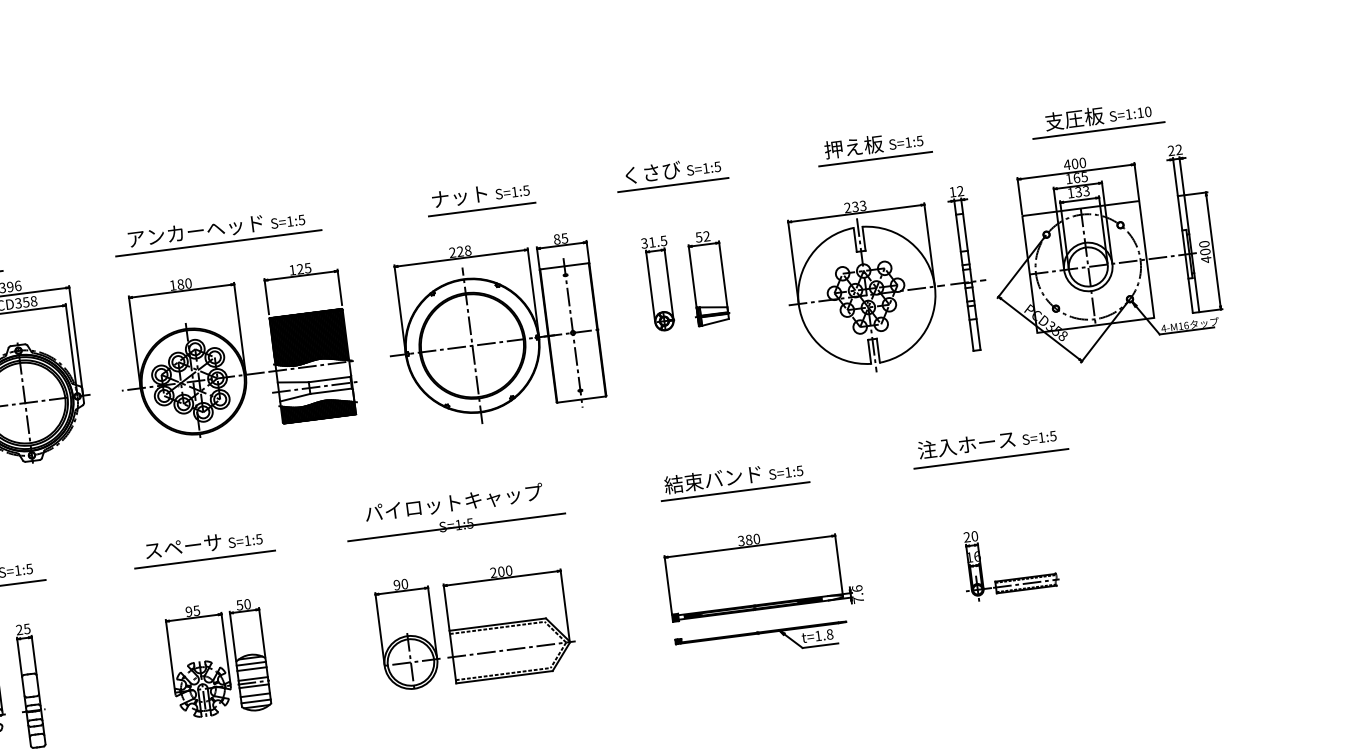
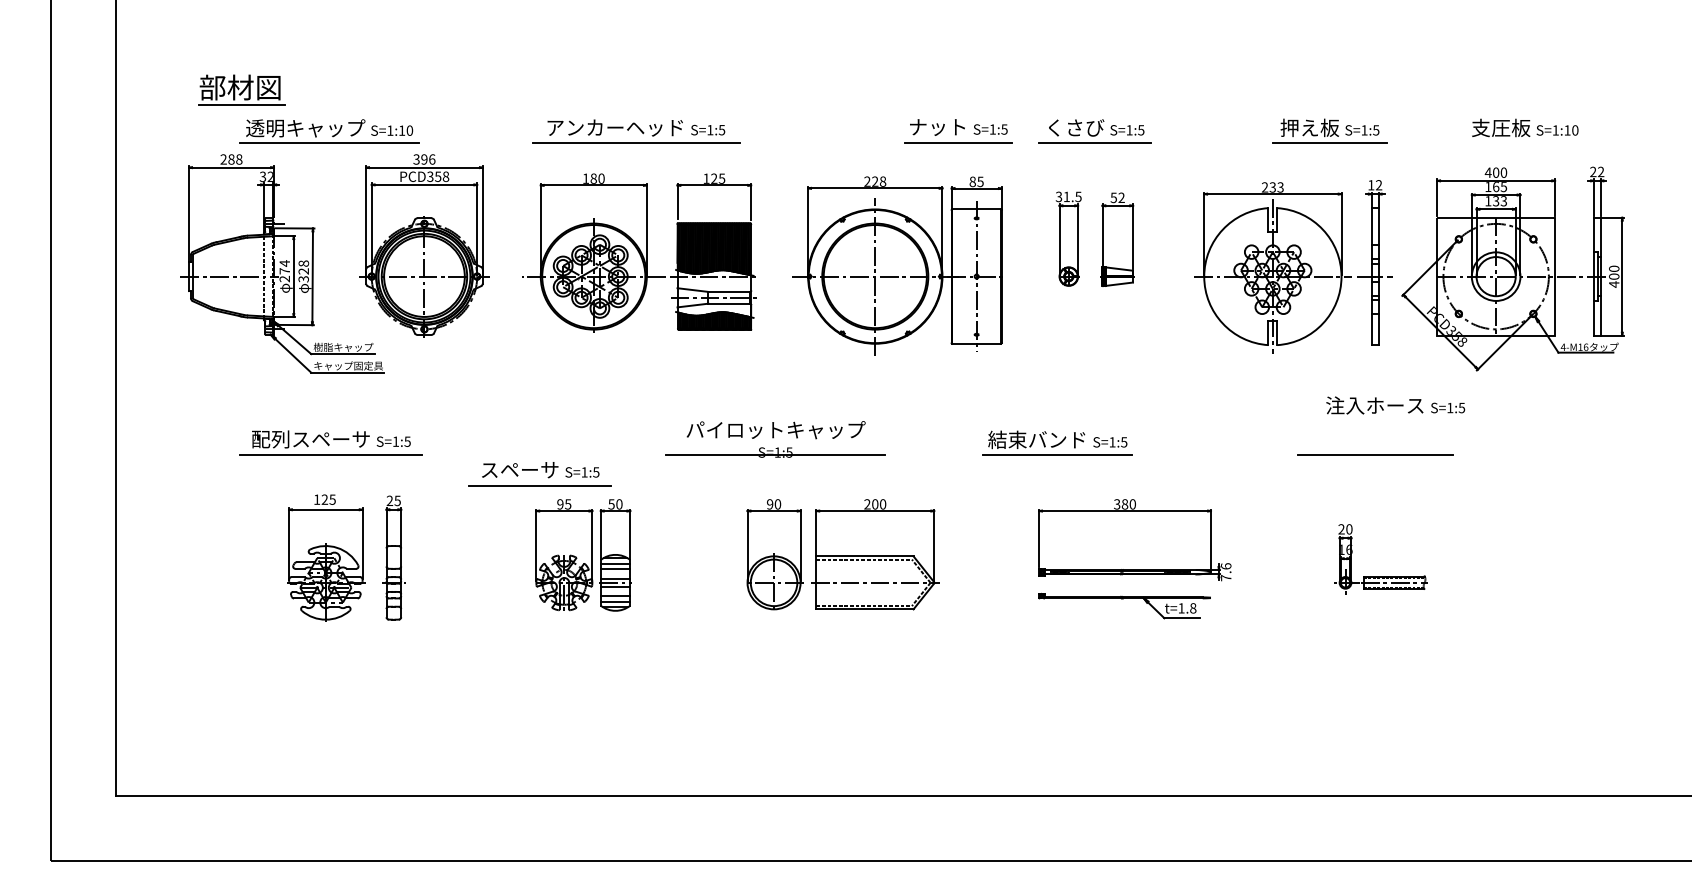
line: (1098, 130) -> (1523, 142), removed
part: (873, 147) -> (1329, 130), moved
part: (480, 198) -> (958, 131), moved
text: (987, 442) -> (1395, 405), moved
part: (733, 479) -> (1057, 442), moved
part: (454, 512) -> (775, 439), moved
part: (203, 548) -> (539, 474), moved

